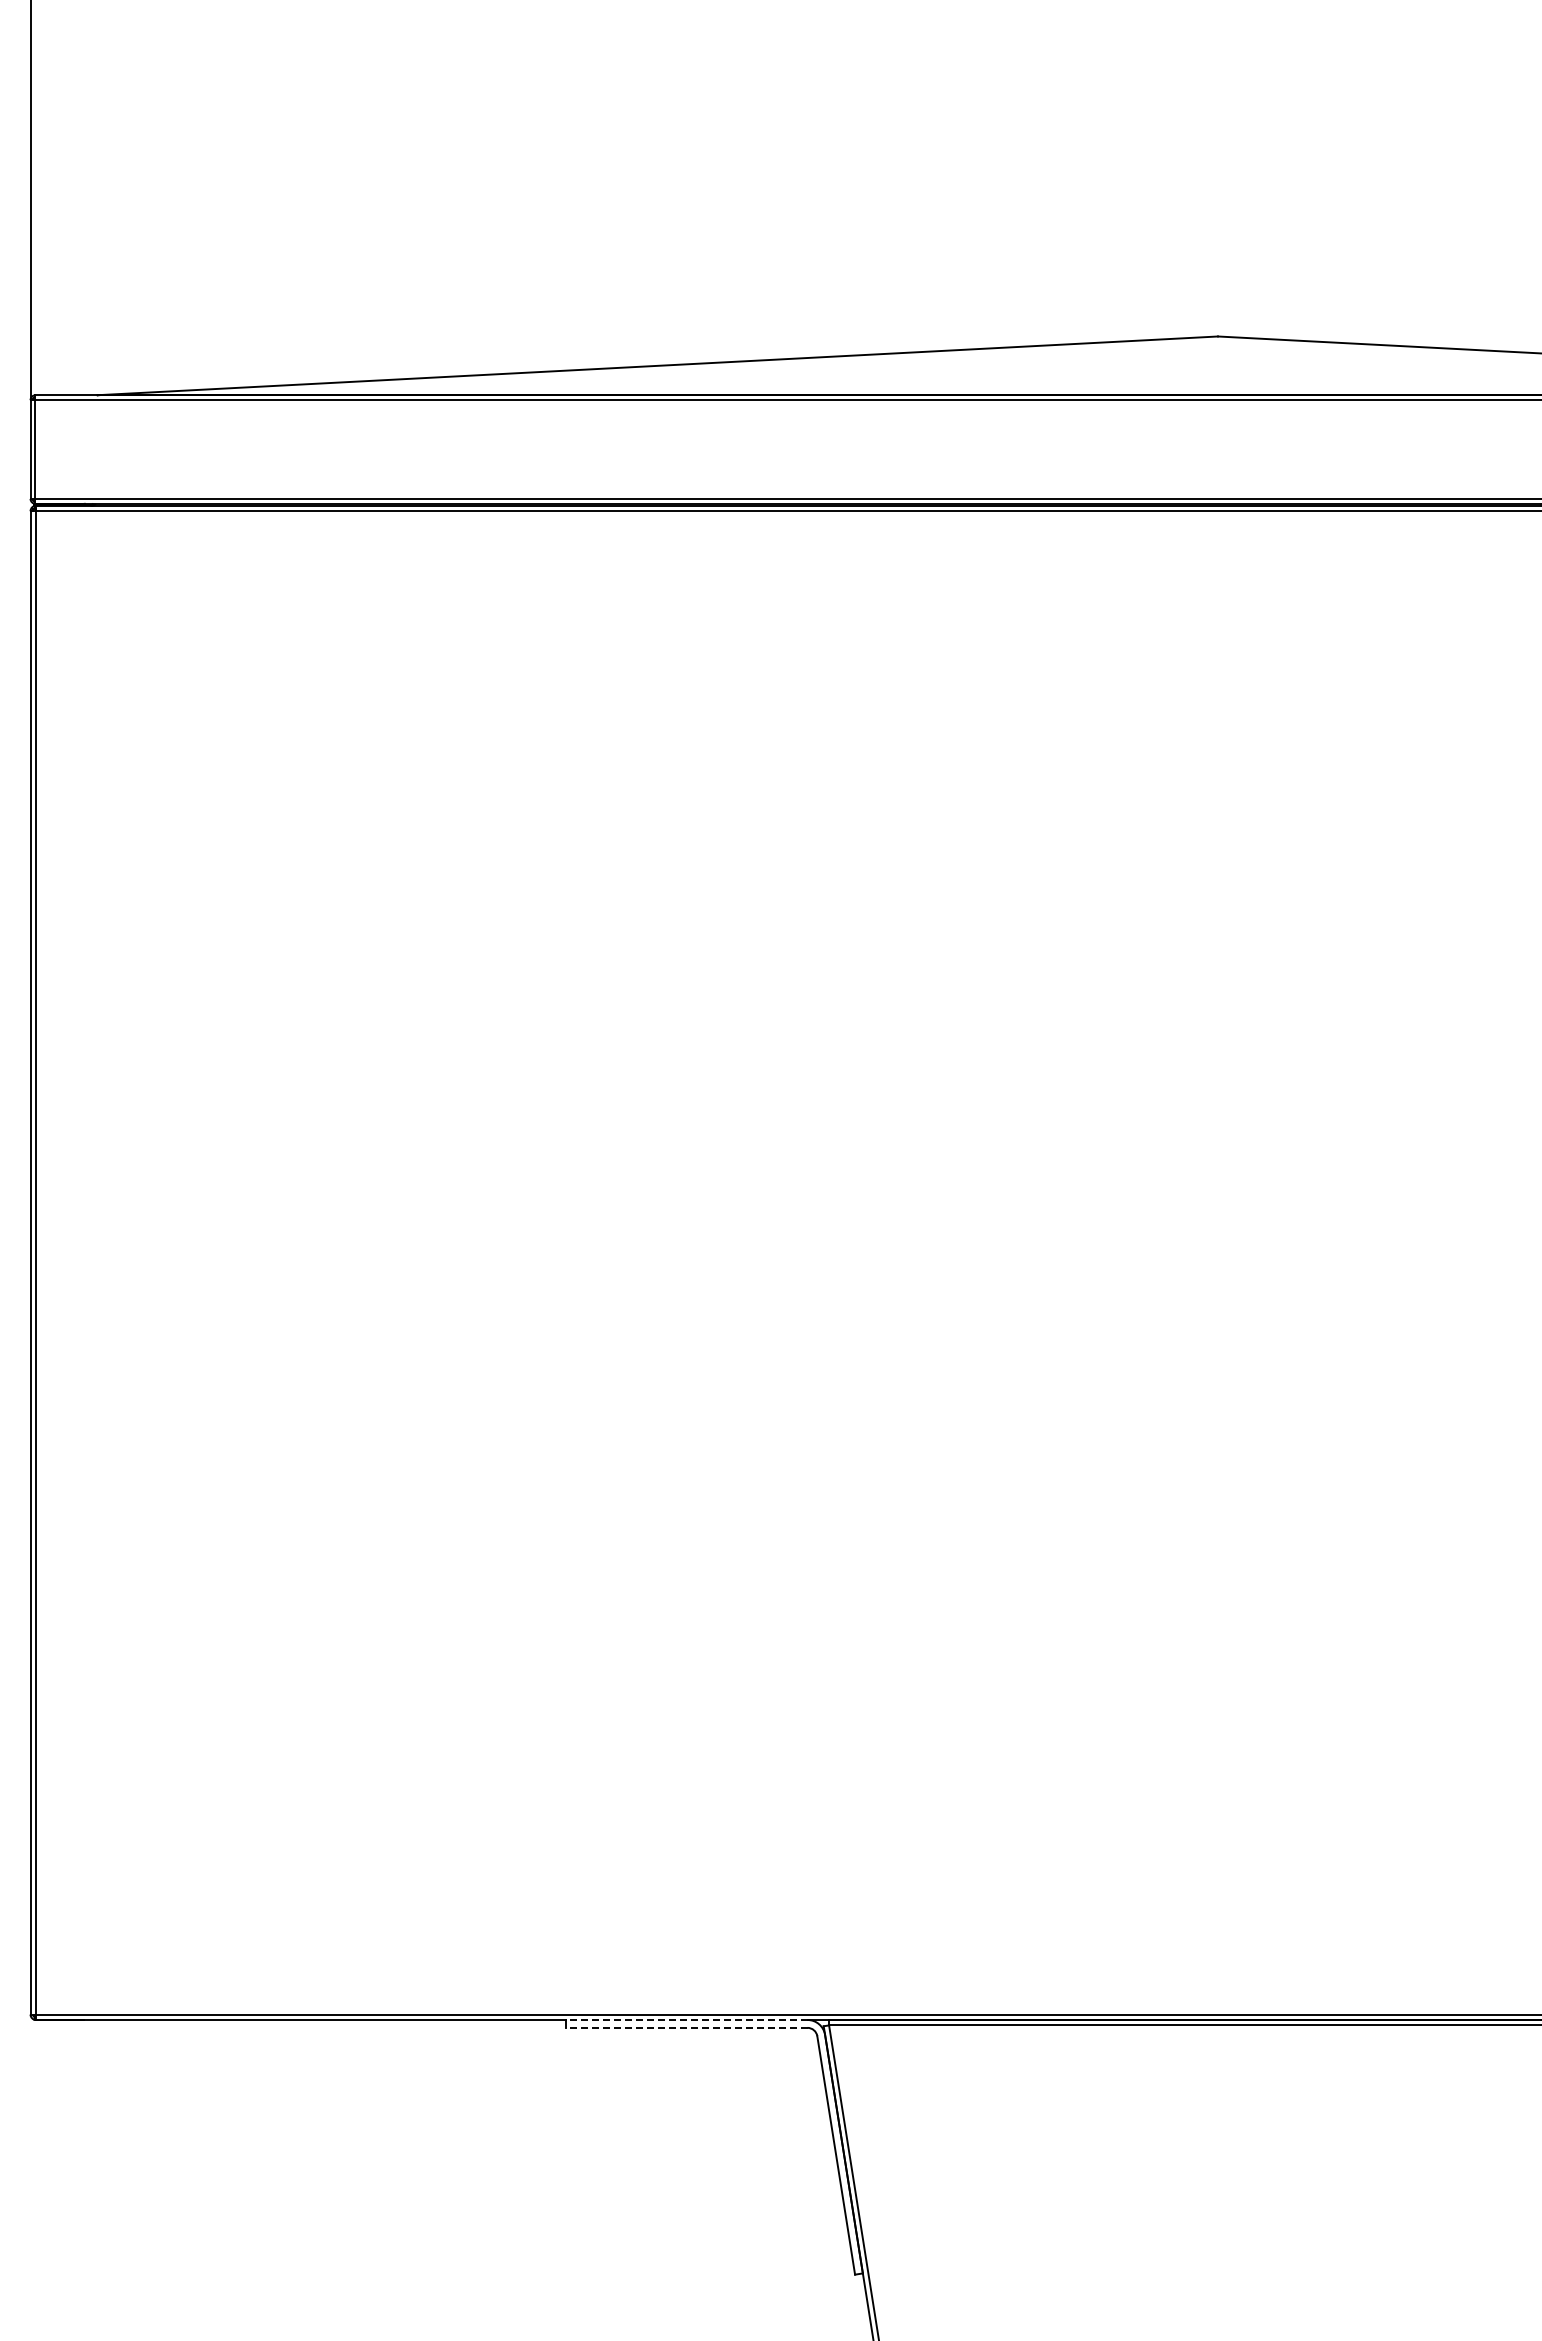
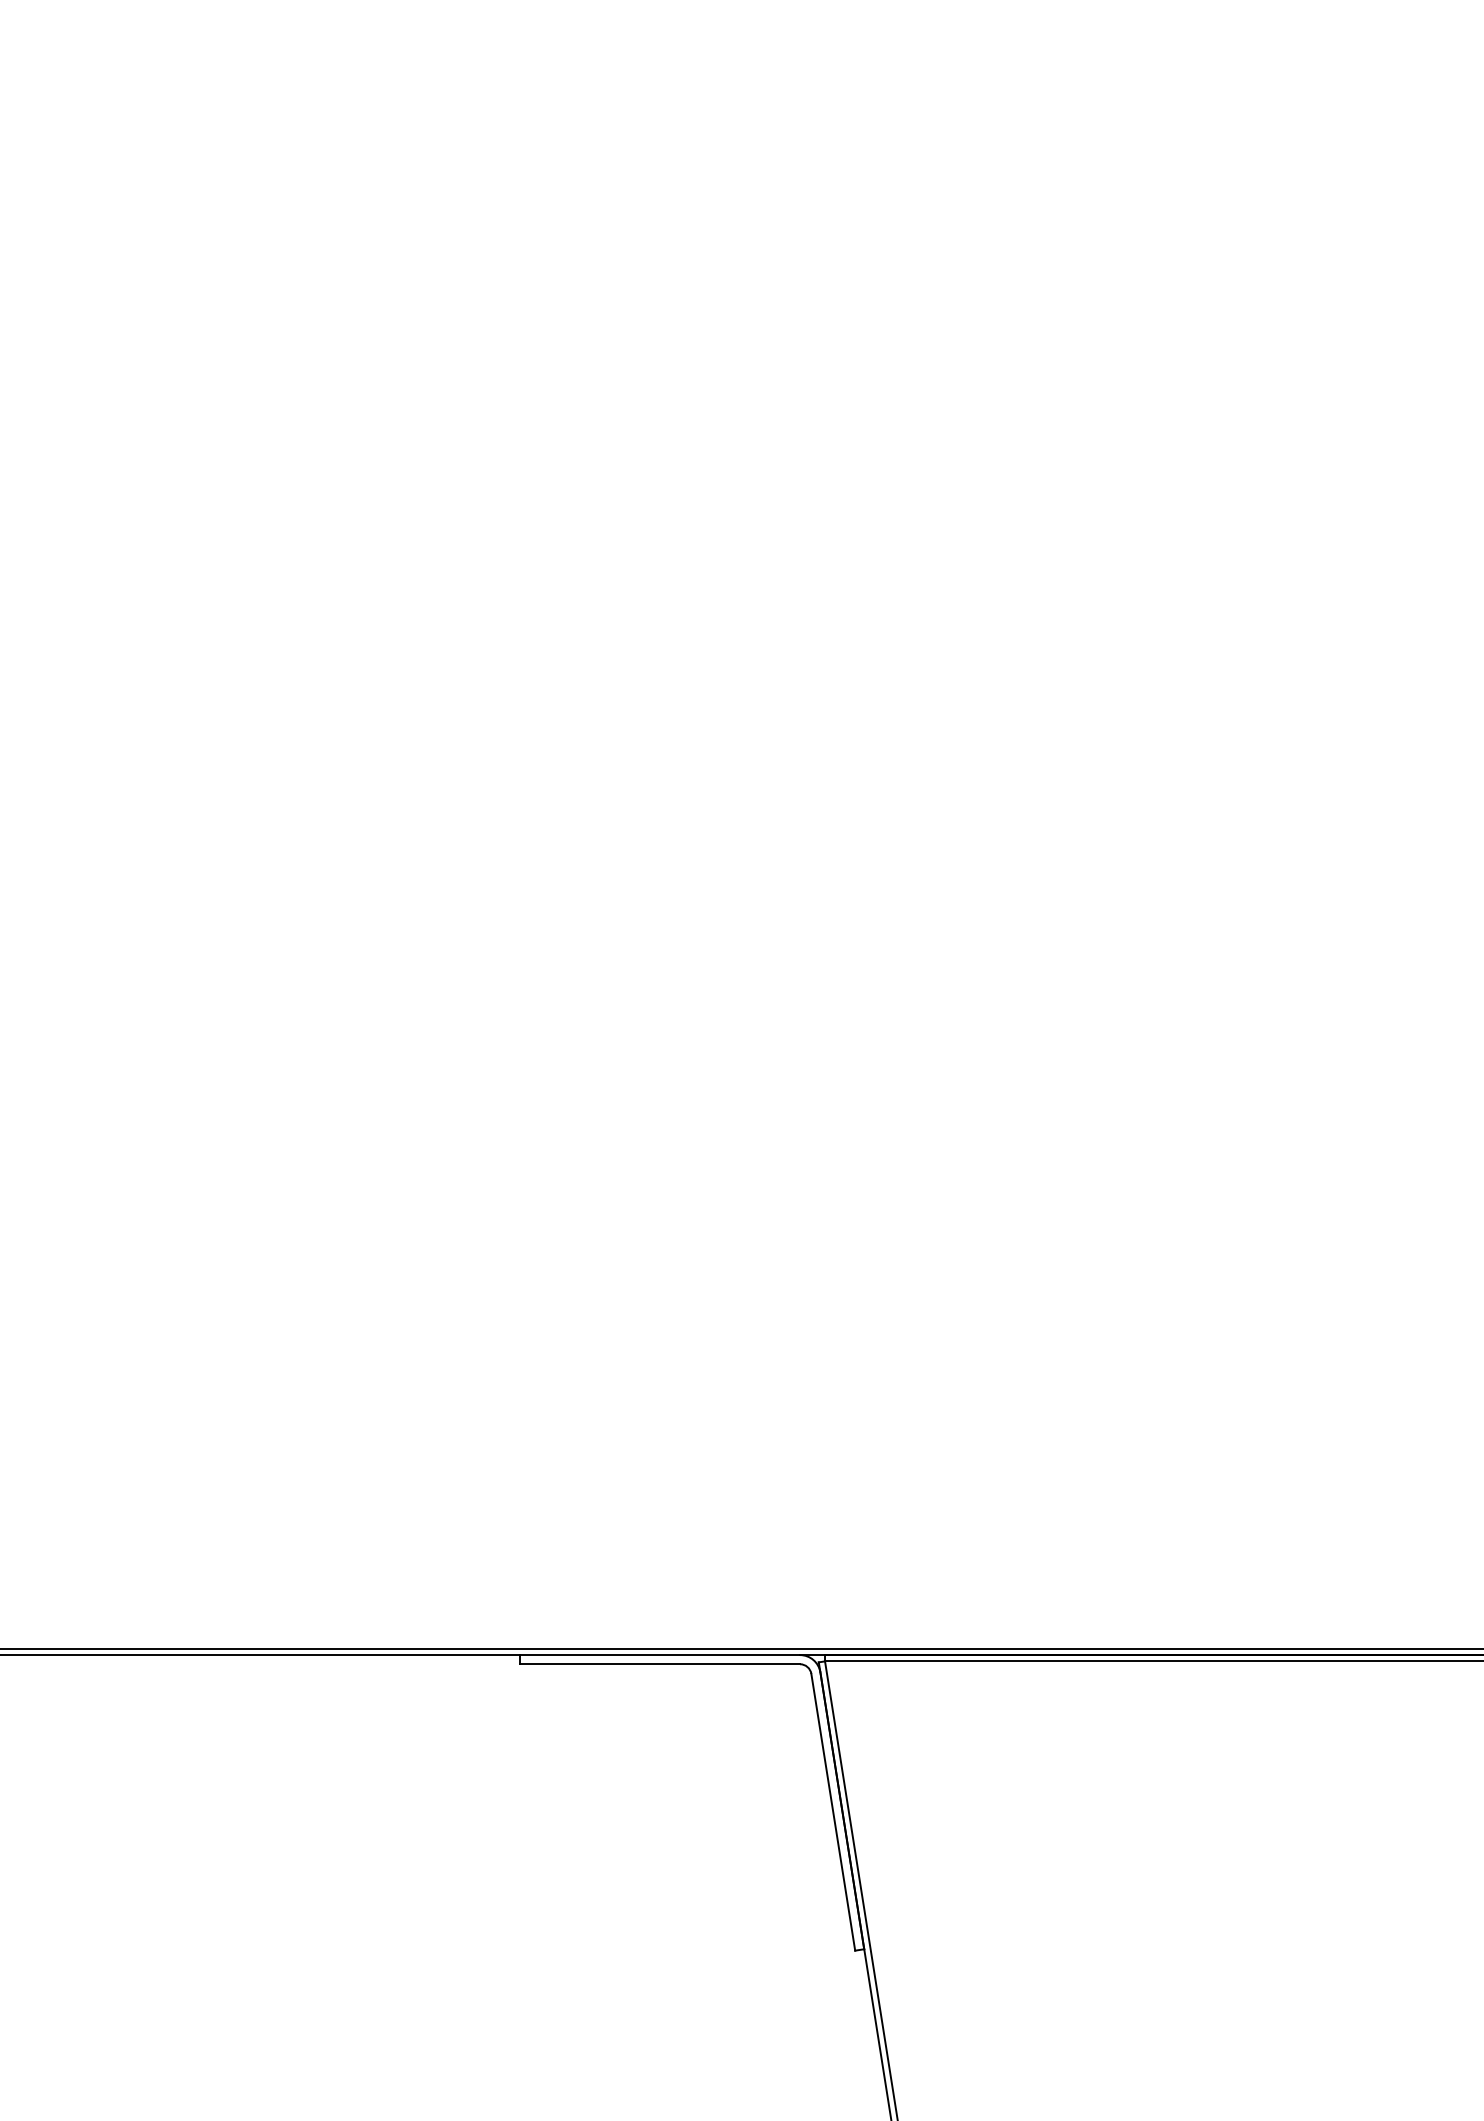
line: (686, 2019) -> (659, 1654), dashed -> solid
line: (686, 2027) -> (659, 1663), dashed -> solid

